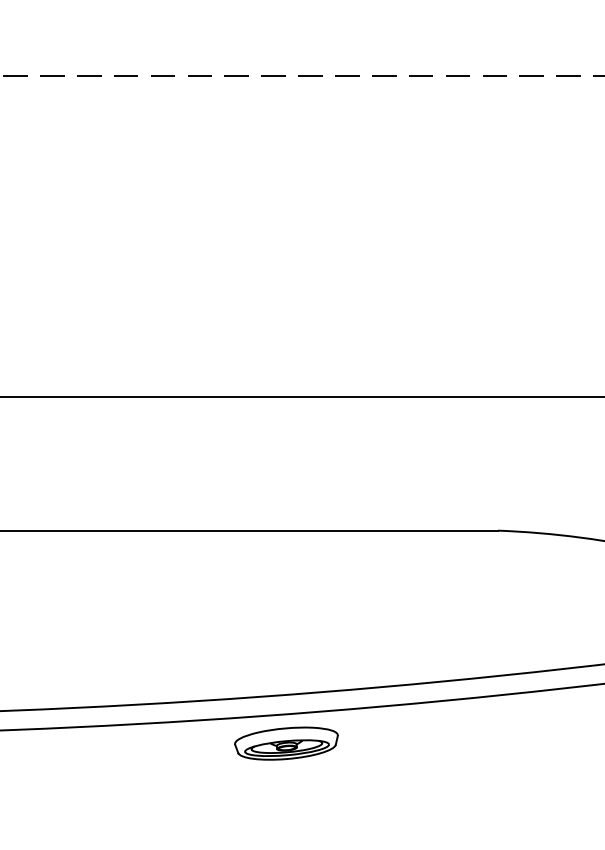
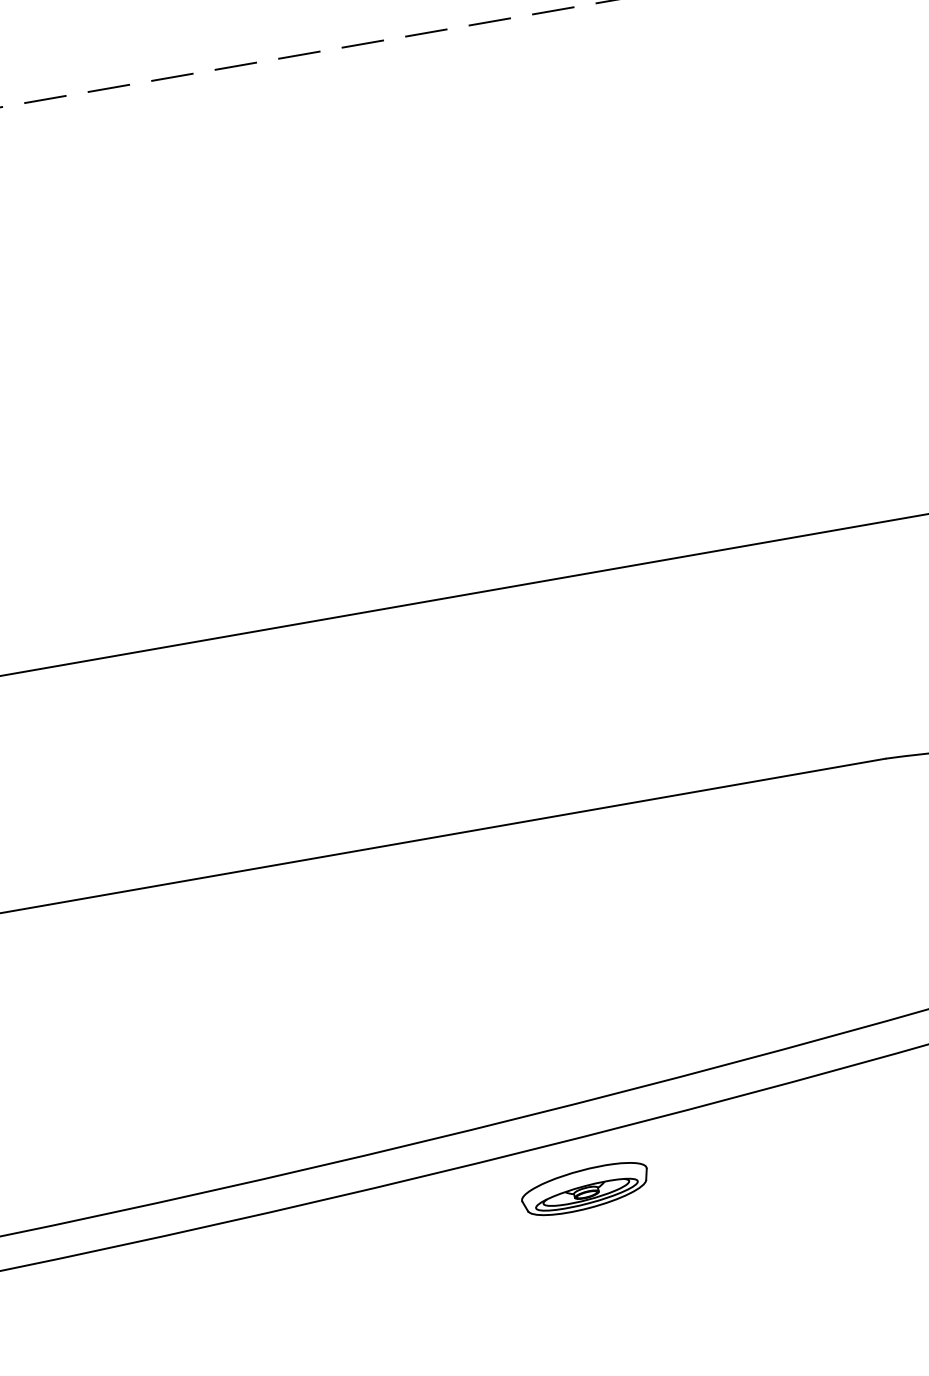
part: (285, 743) -> (583, 1189), size x0.71

